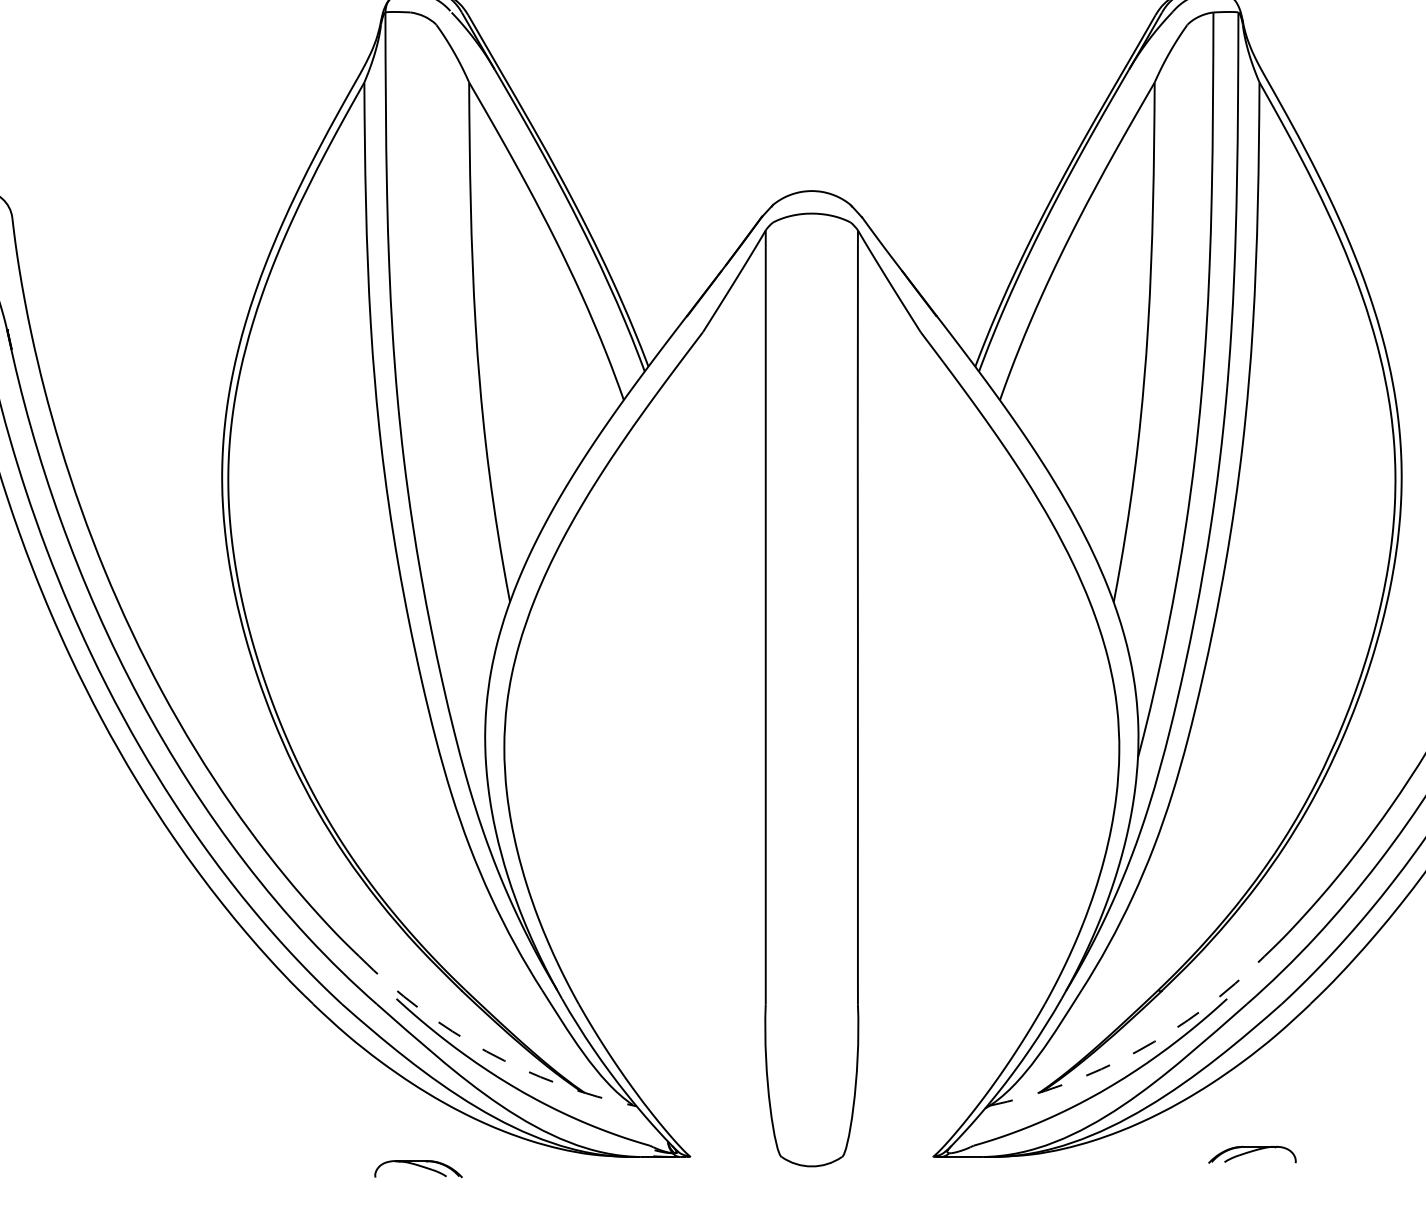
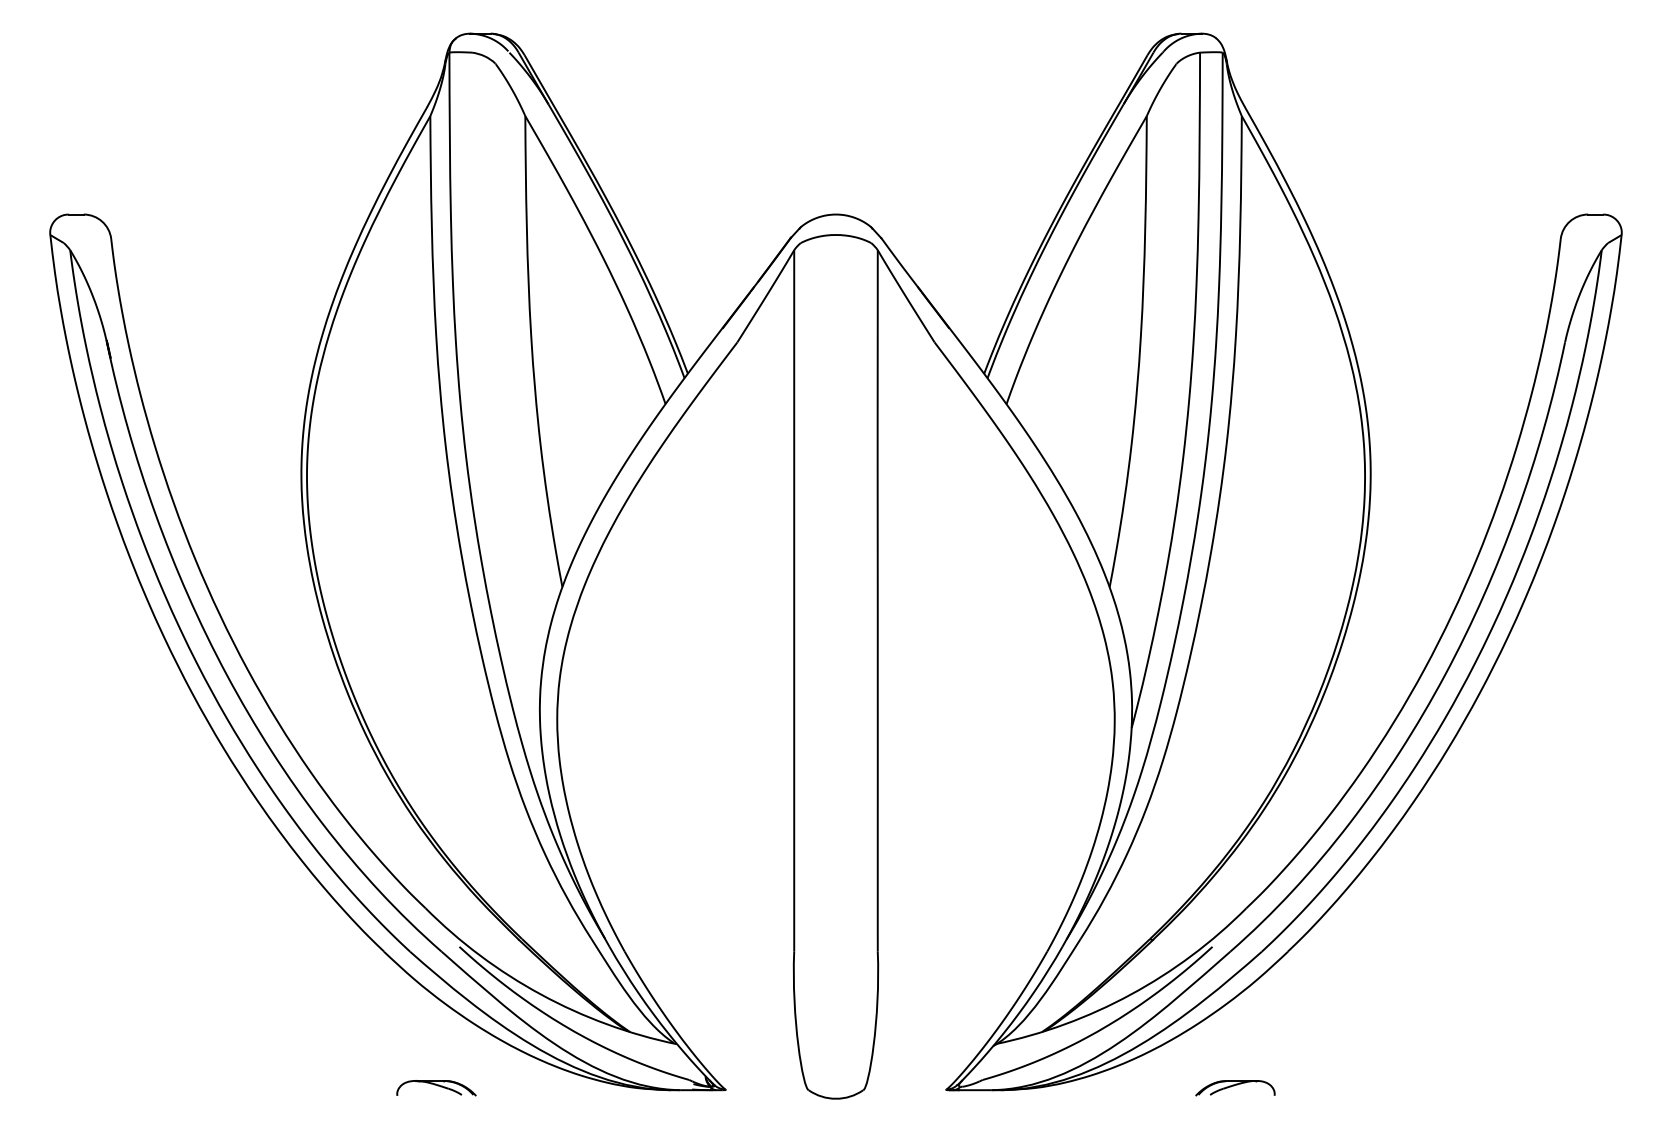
arc: (486, 1051) -> (541, 994), dashed -> solid
arc: (1136, 1051) -> (1130, 994), dashed -> solid
part: (418, 1169) -> (436, 1088), moved

